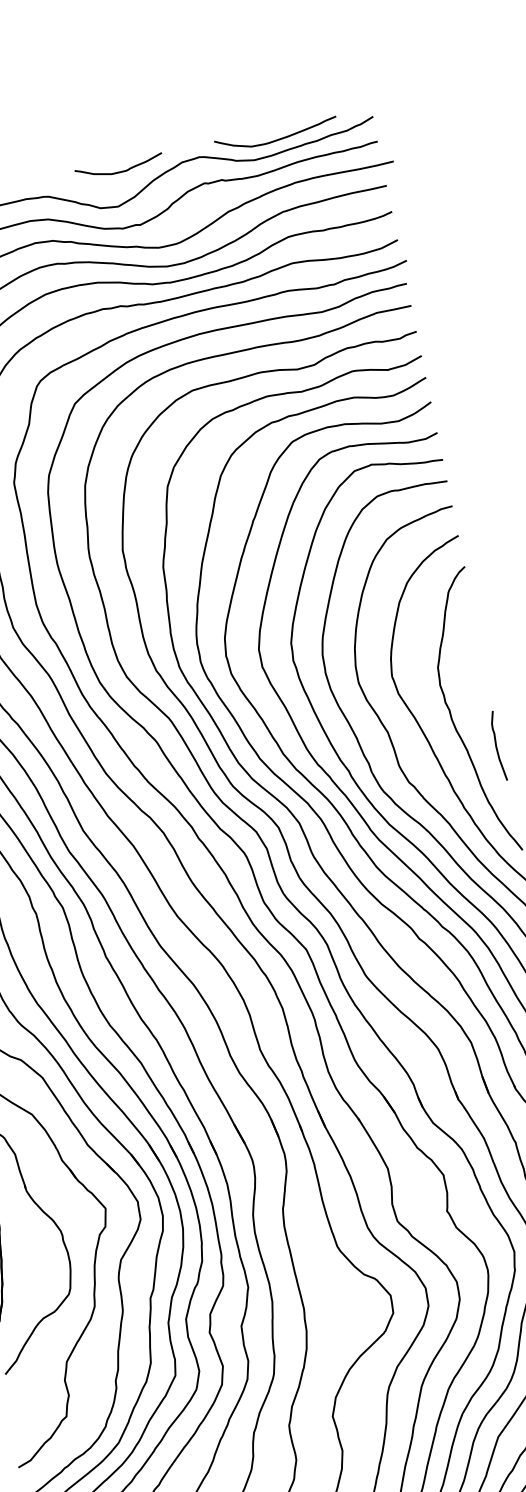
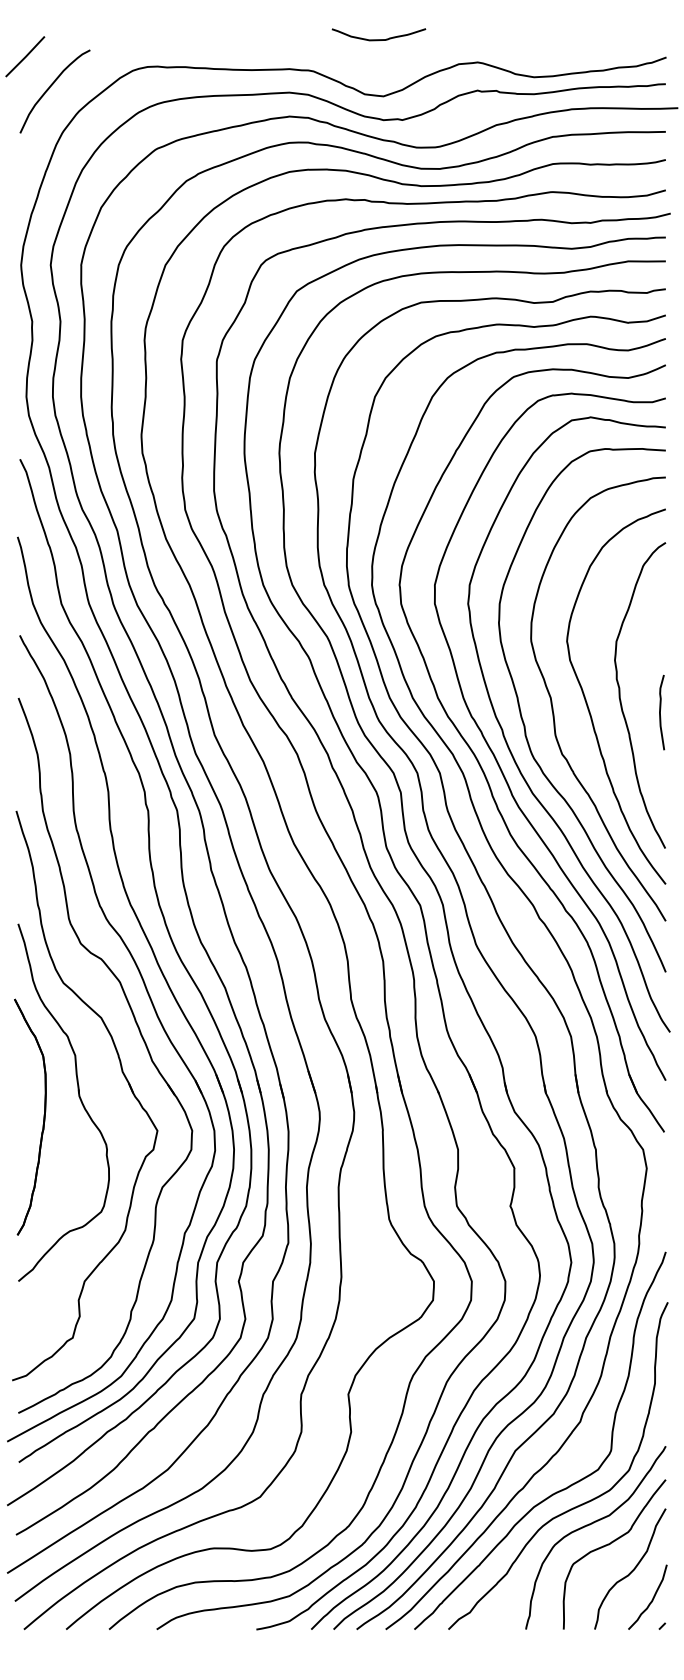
curve: (277, 139) -> (562, 60), removed
curve: (119, 171) -> (378, 39), moved
curve: (496, 746) -> (660, 712), moved

